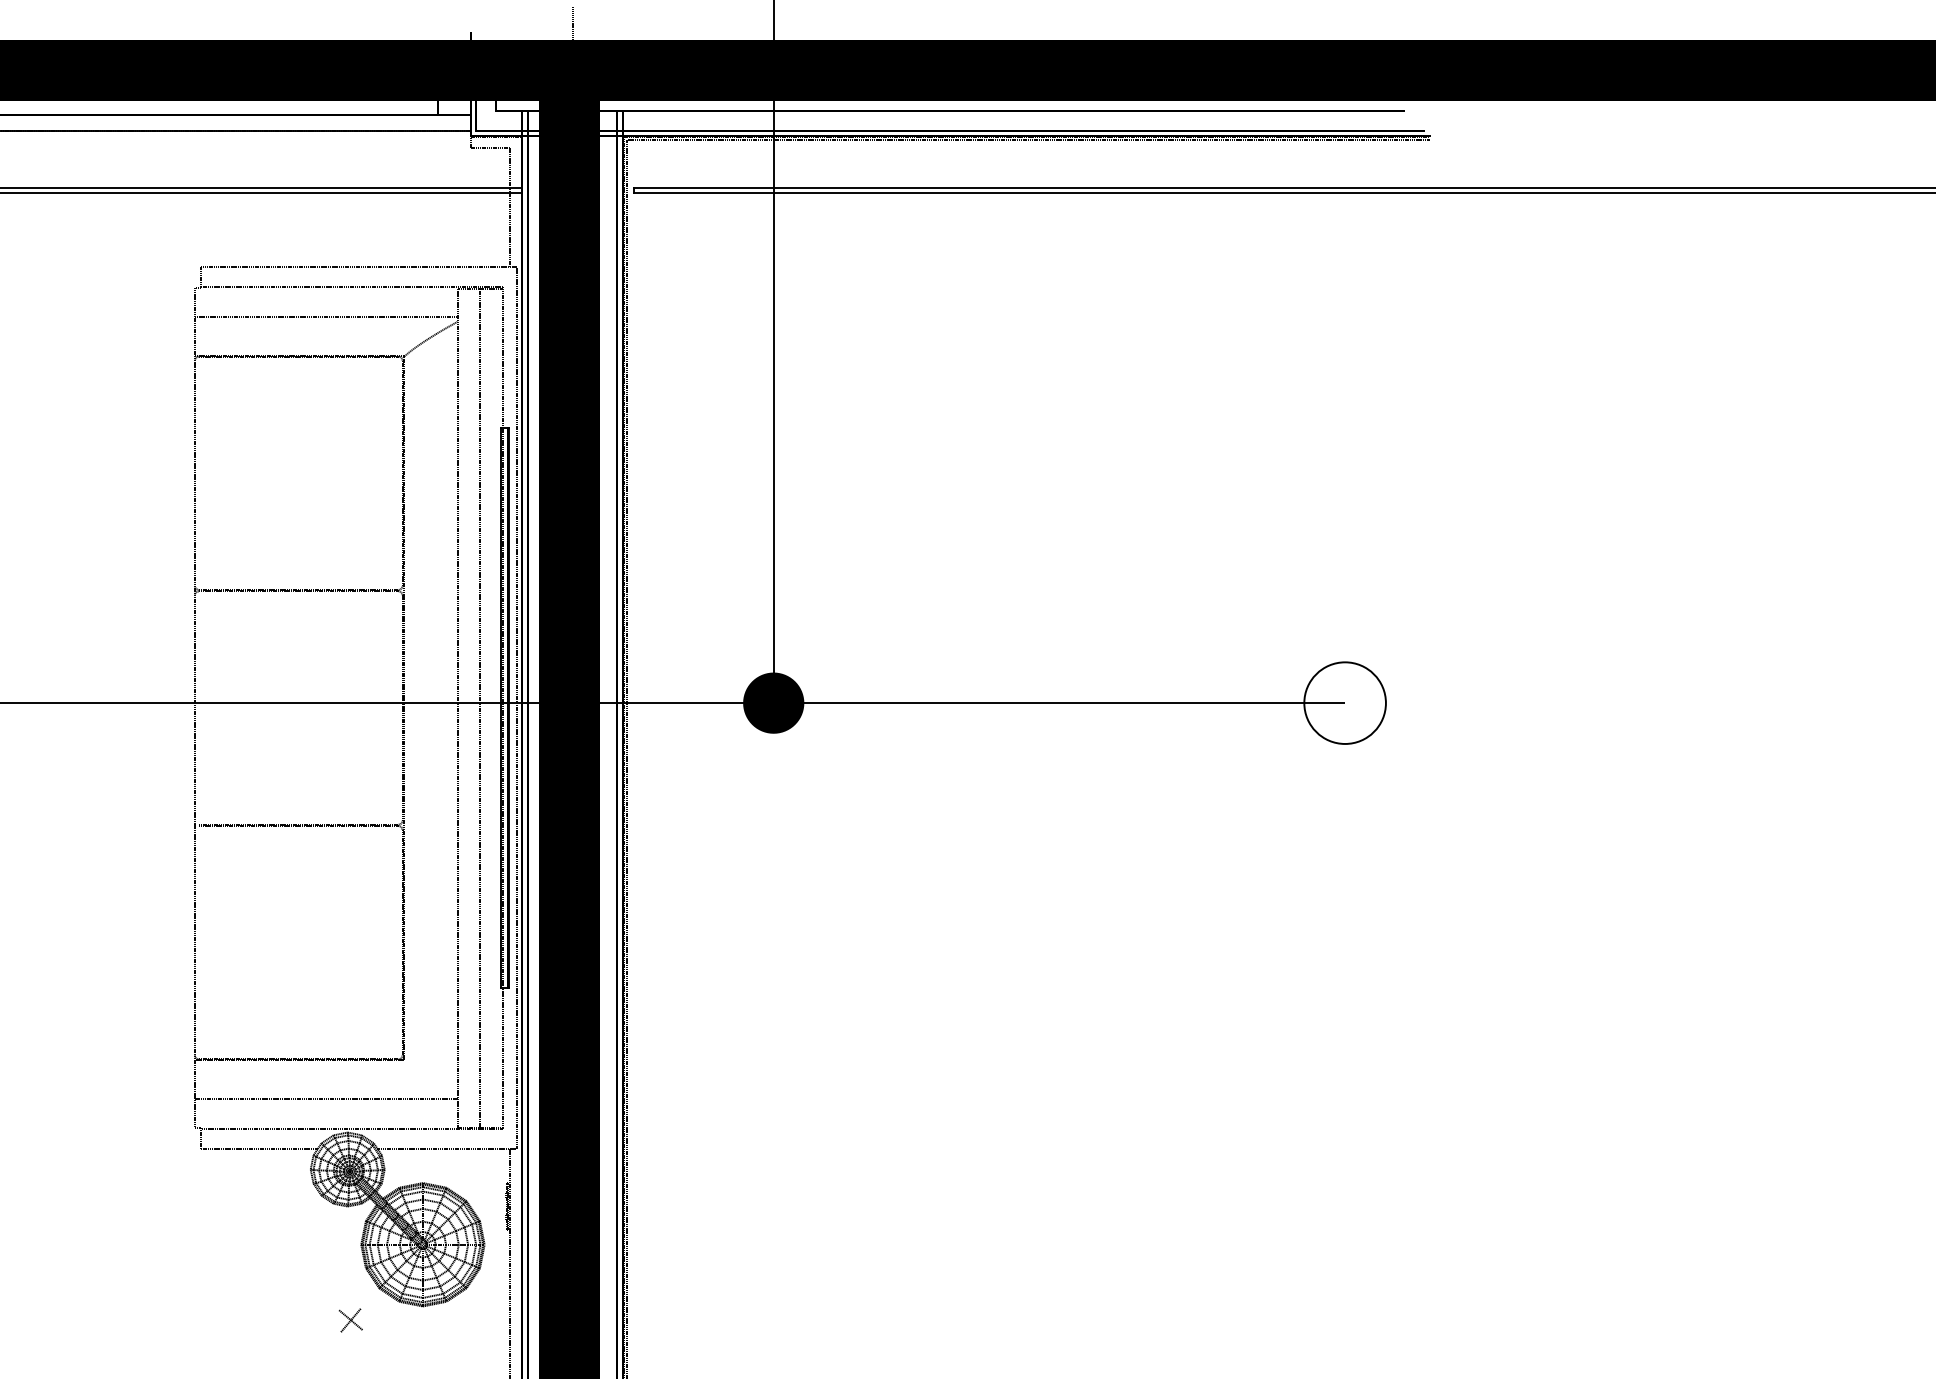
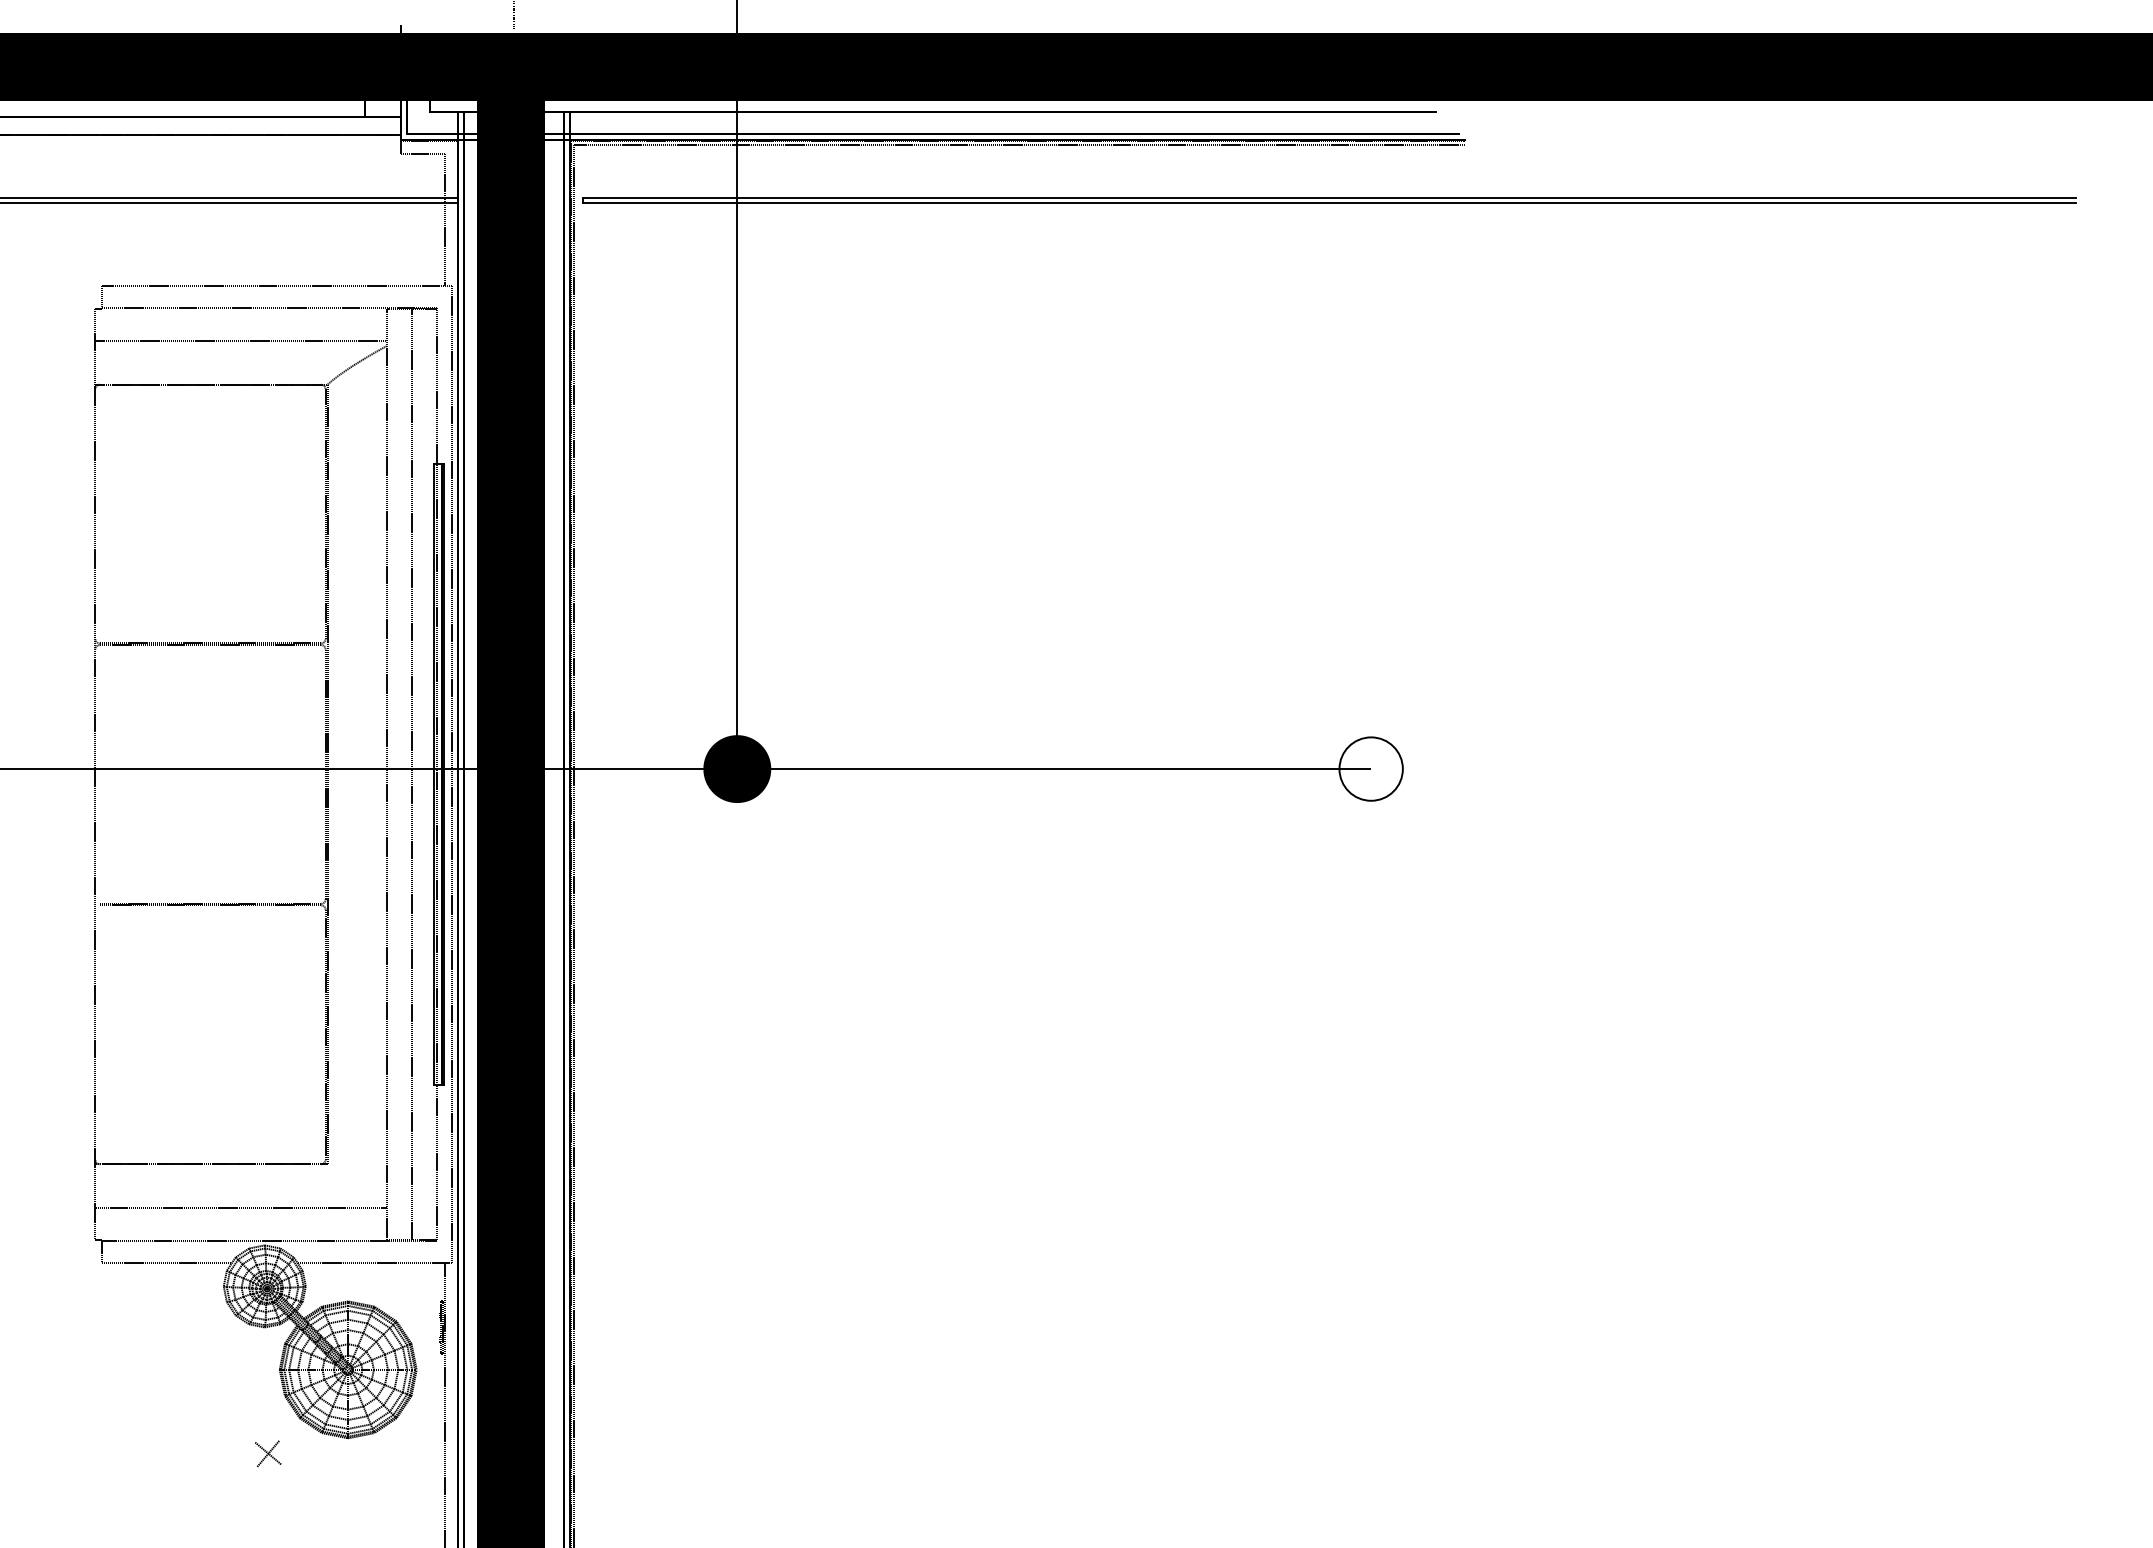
circle: (1344, 702) -> (1370, 768), size x0.7

